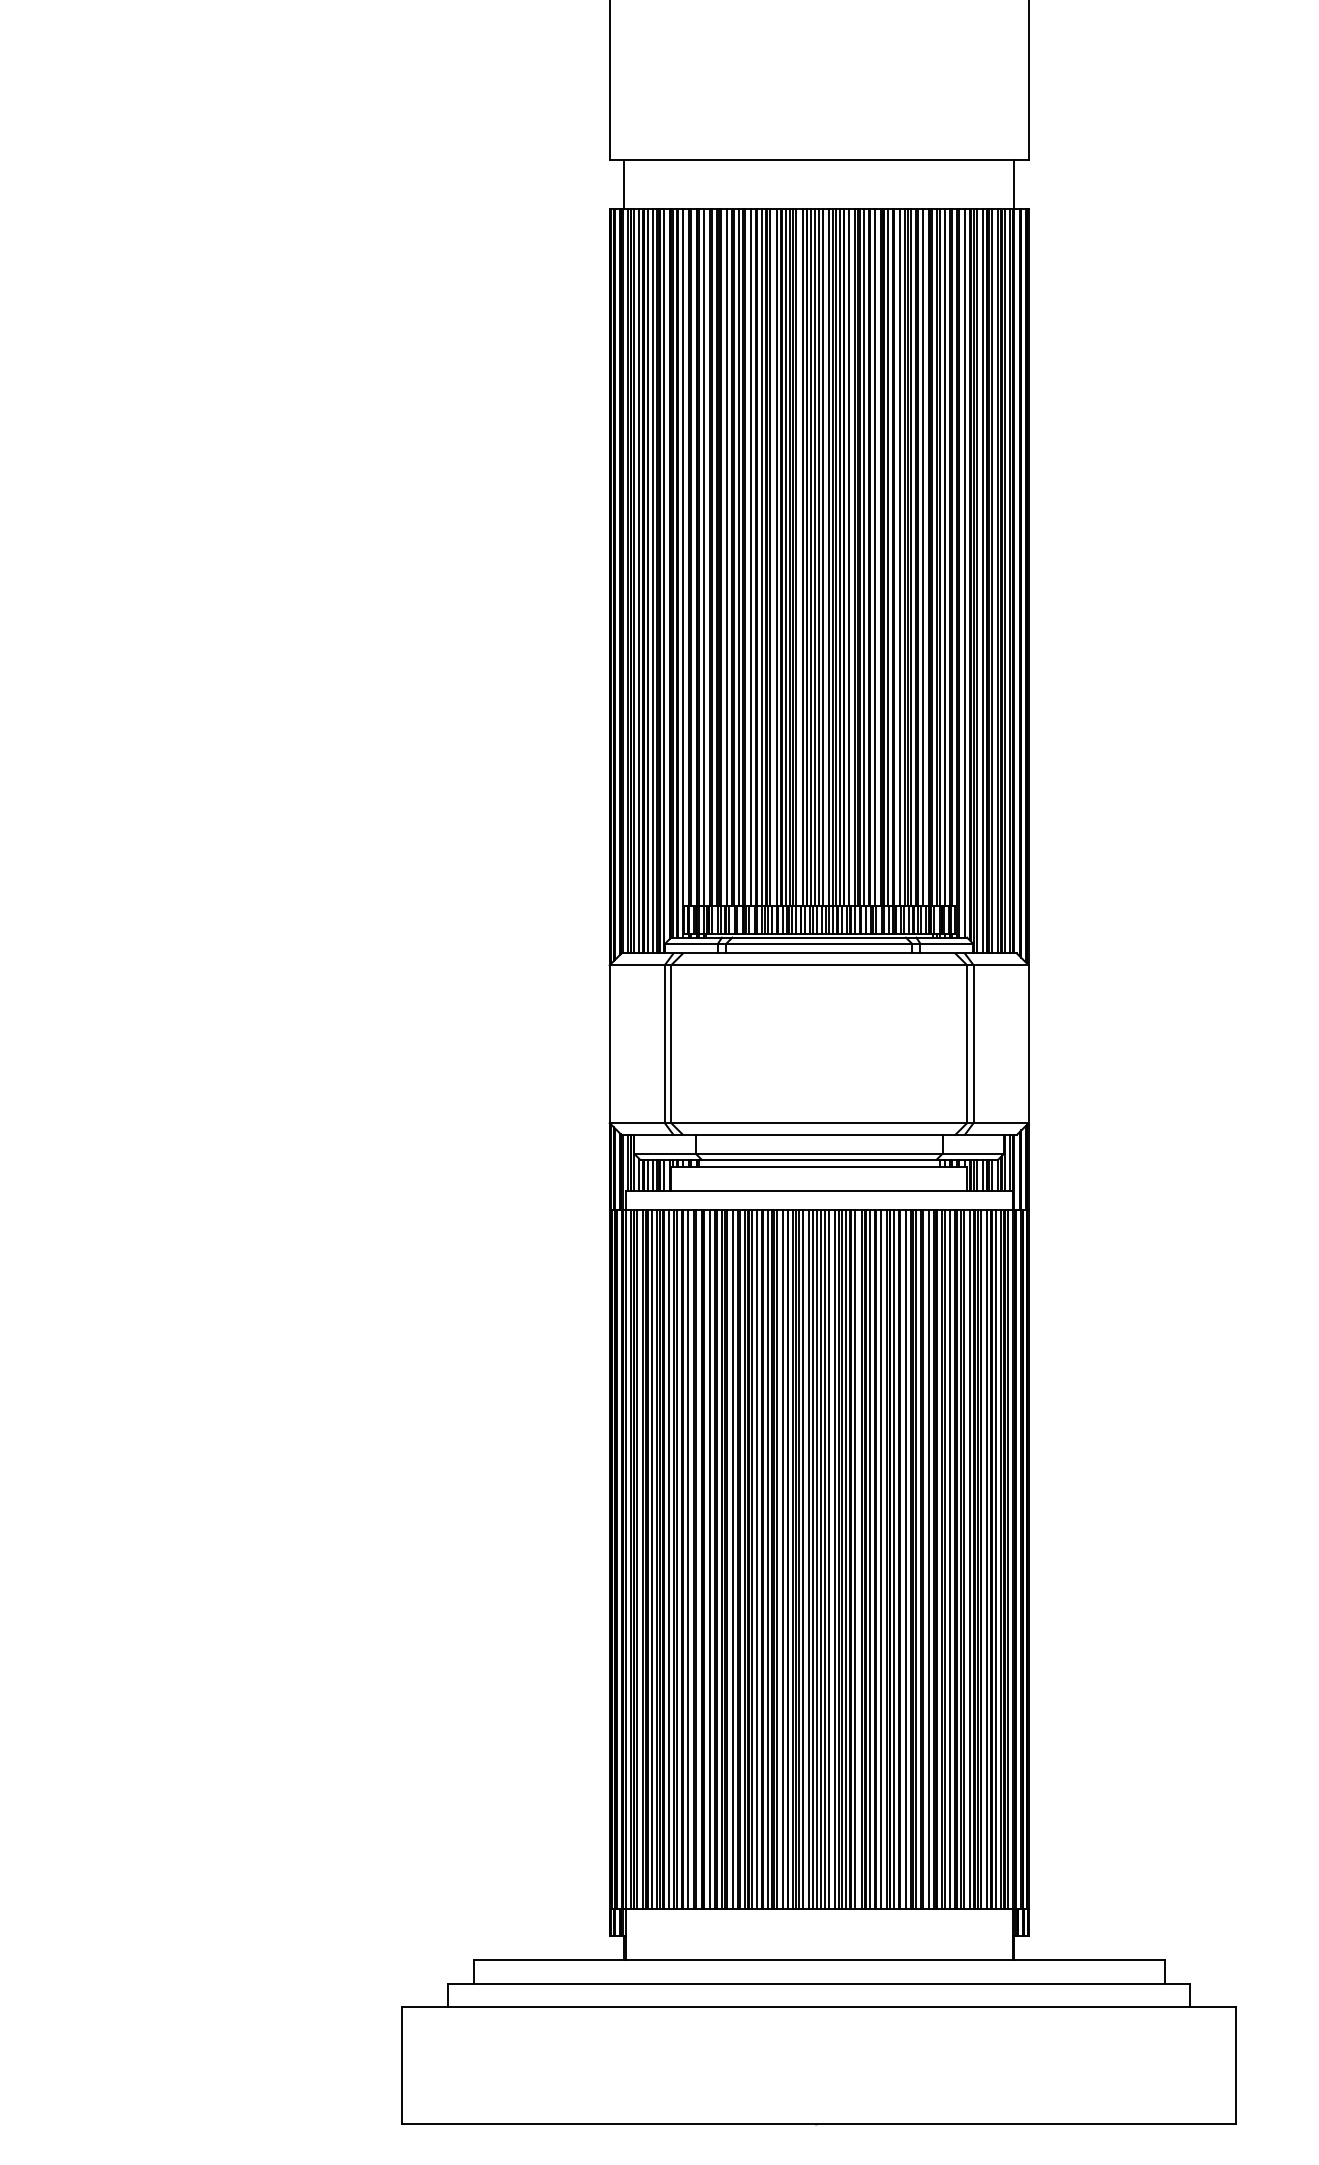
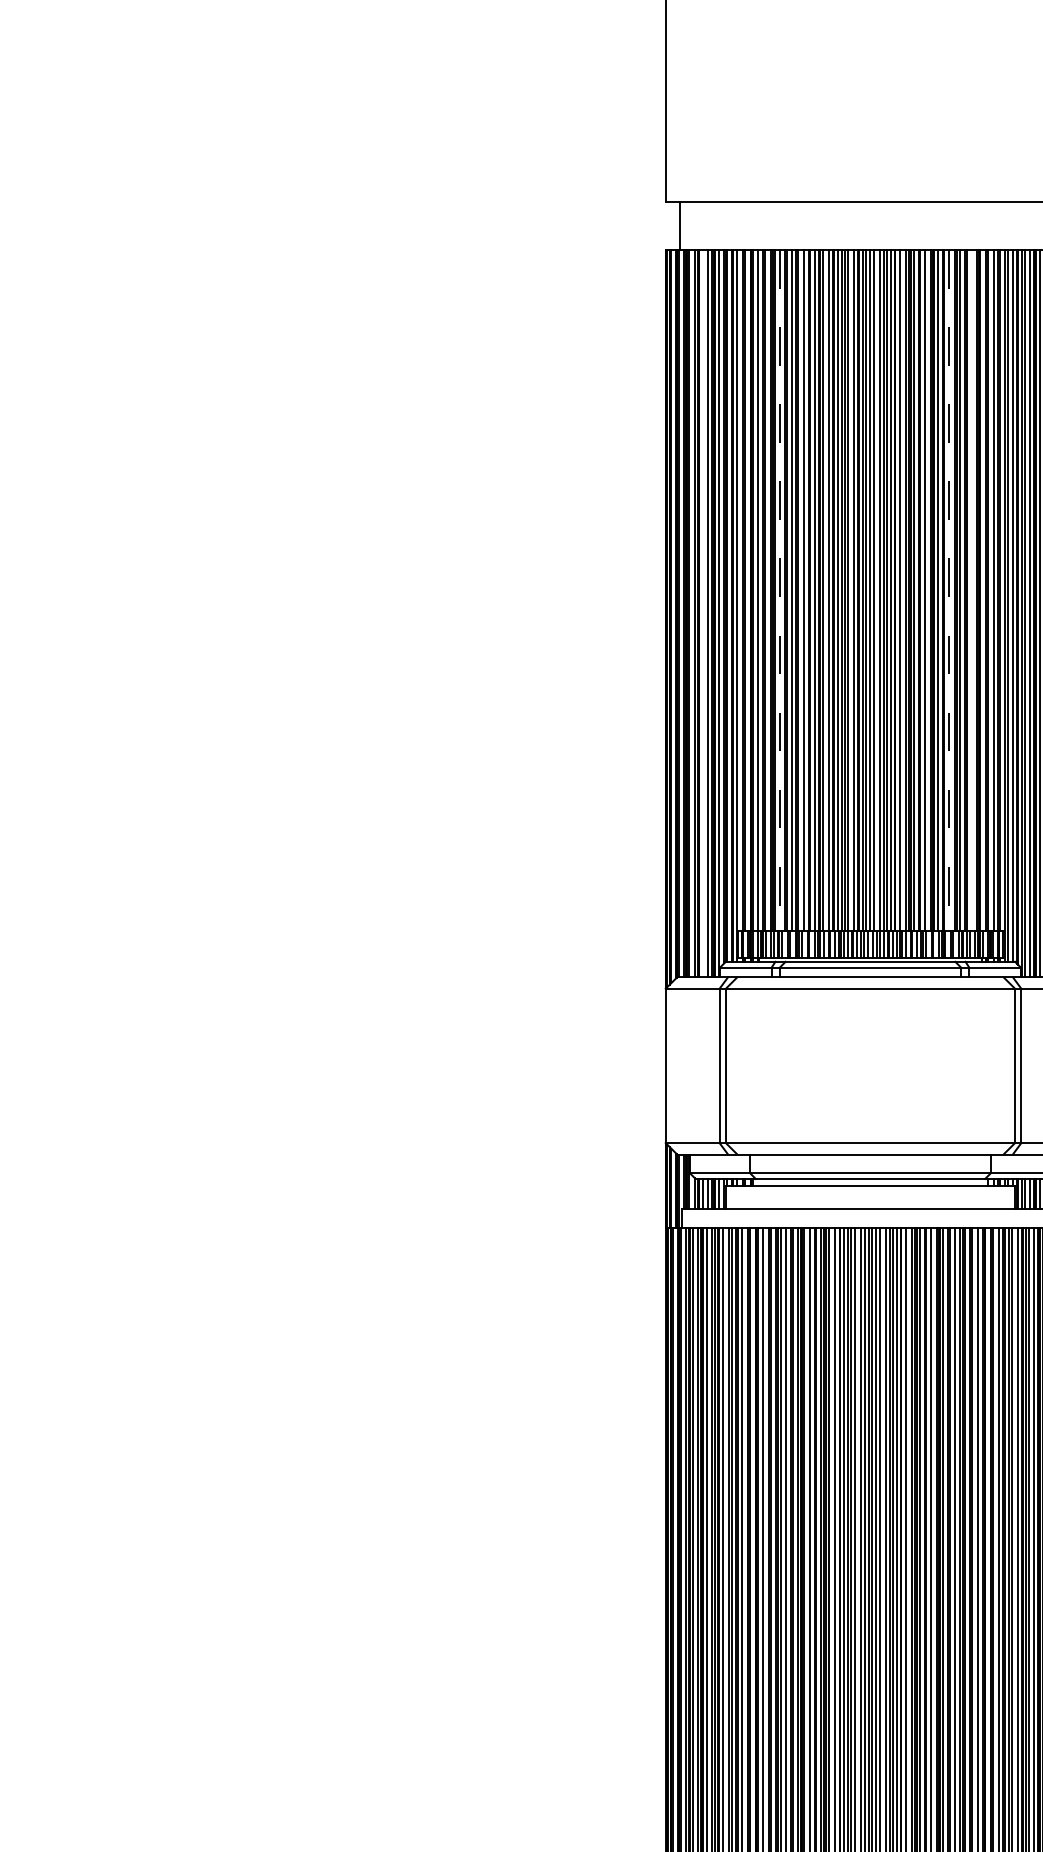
line: (923, 557) -> (972, 590), removed
line: (726, 558) -> (779, 591), solid -> dashed
line: (899, 558) -> (948, 591), solid -> dashed
line: (647, 581) -> (702, 613), removed

